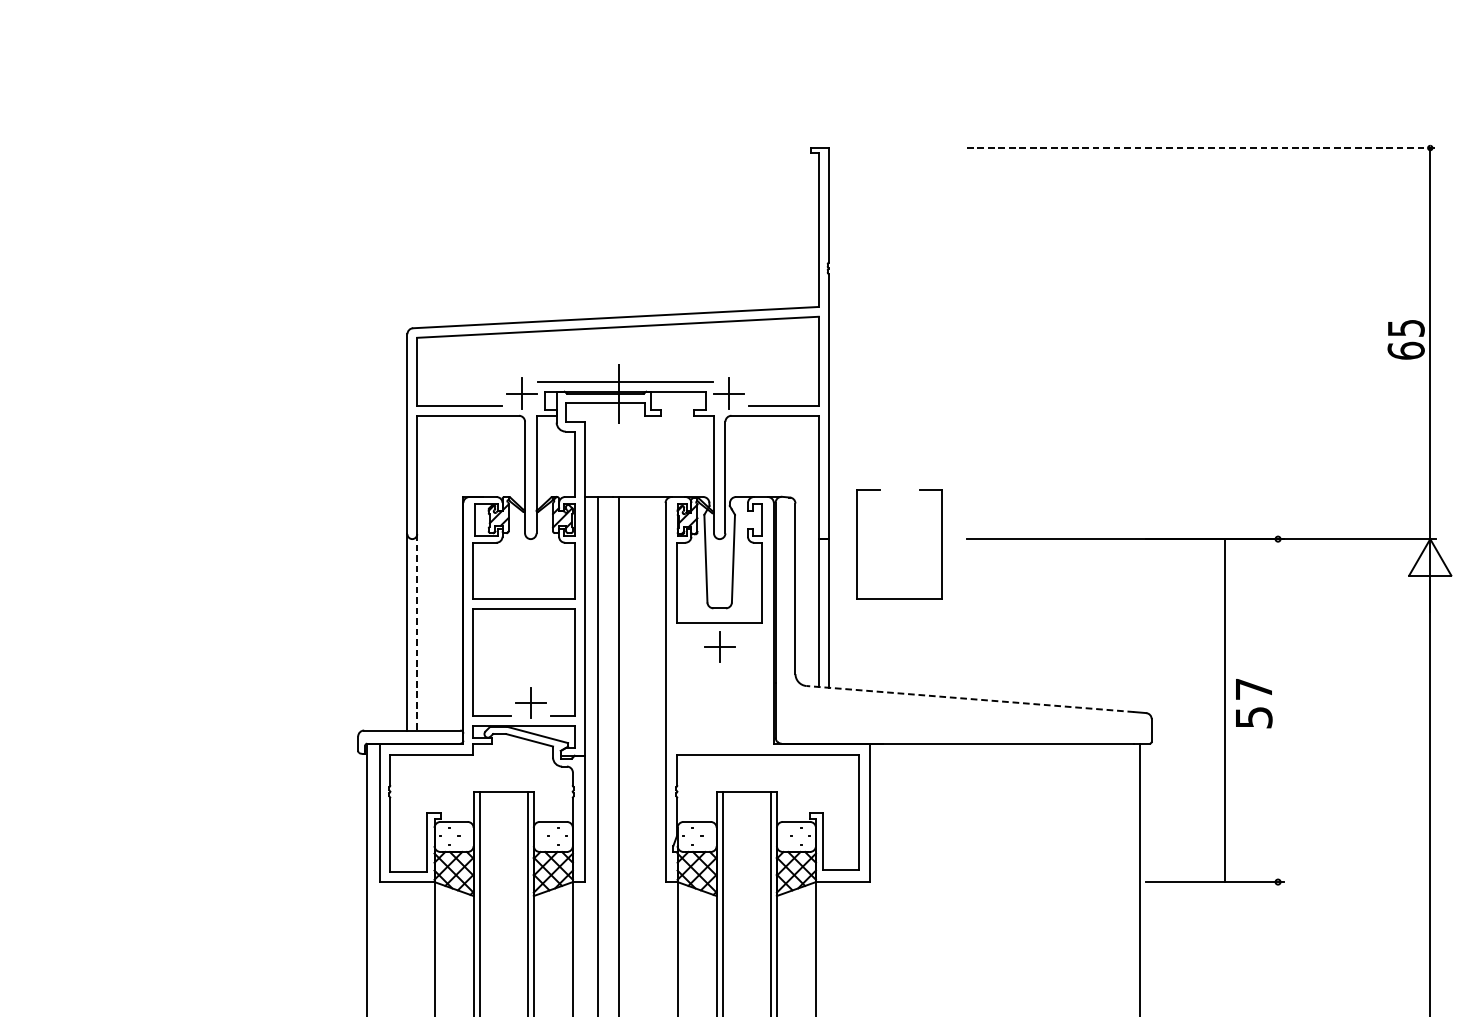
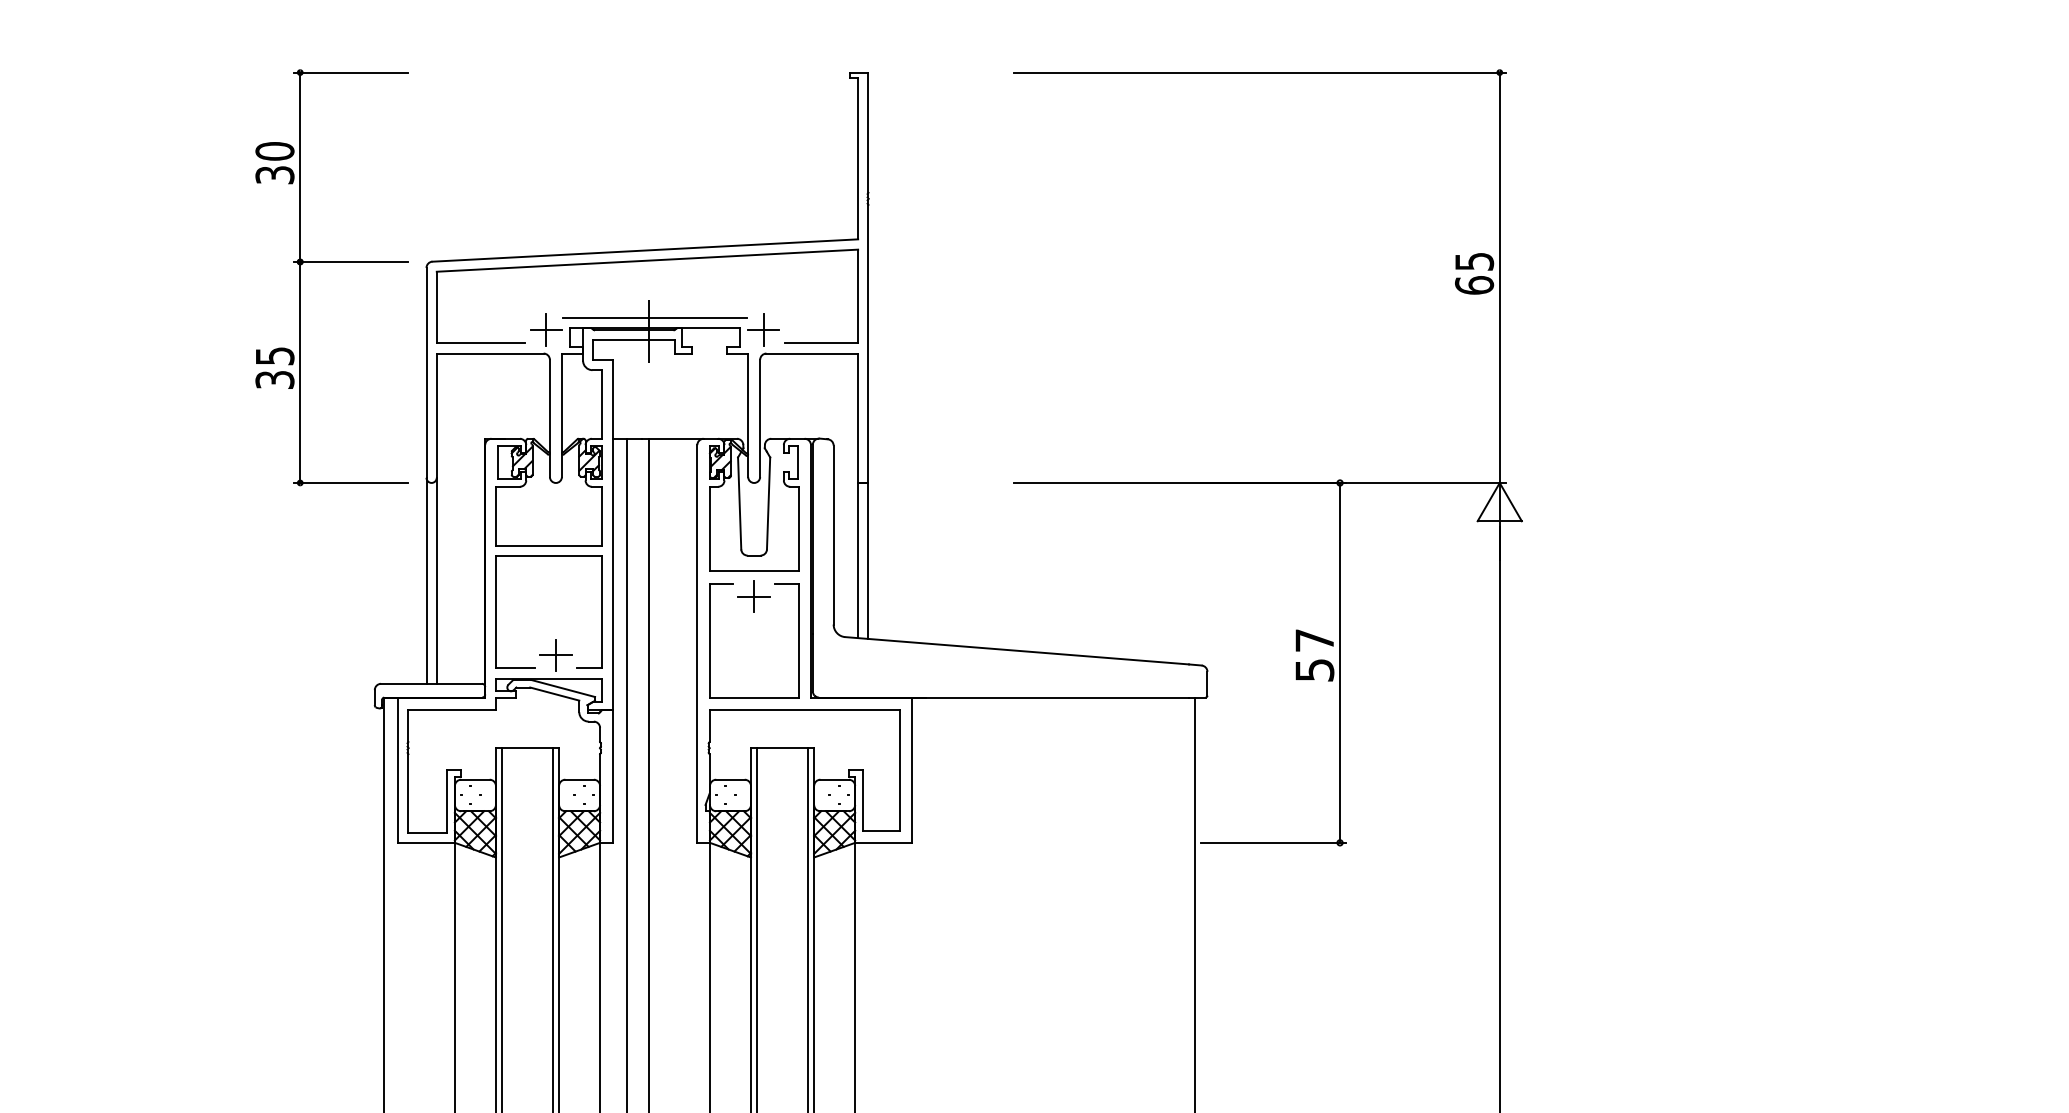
line: (1202, 147) -> (1260, 72), dashed -> solid
part: (316, 329) -> (331, 262), added
part: (858, 544) -> (710, 640), moved
line: (416, 633) -> (436, 581), dashed -> solid
line: (969, 698) -> (1016, 650), dashed -> solid
line: (1225, 710) -> (1340, 662), moved

